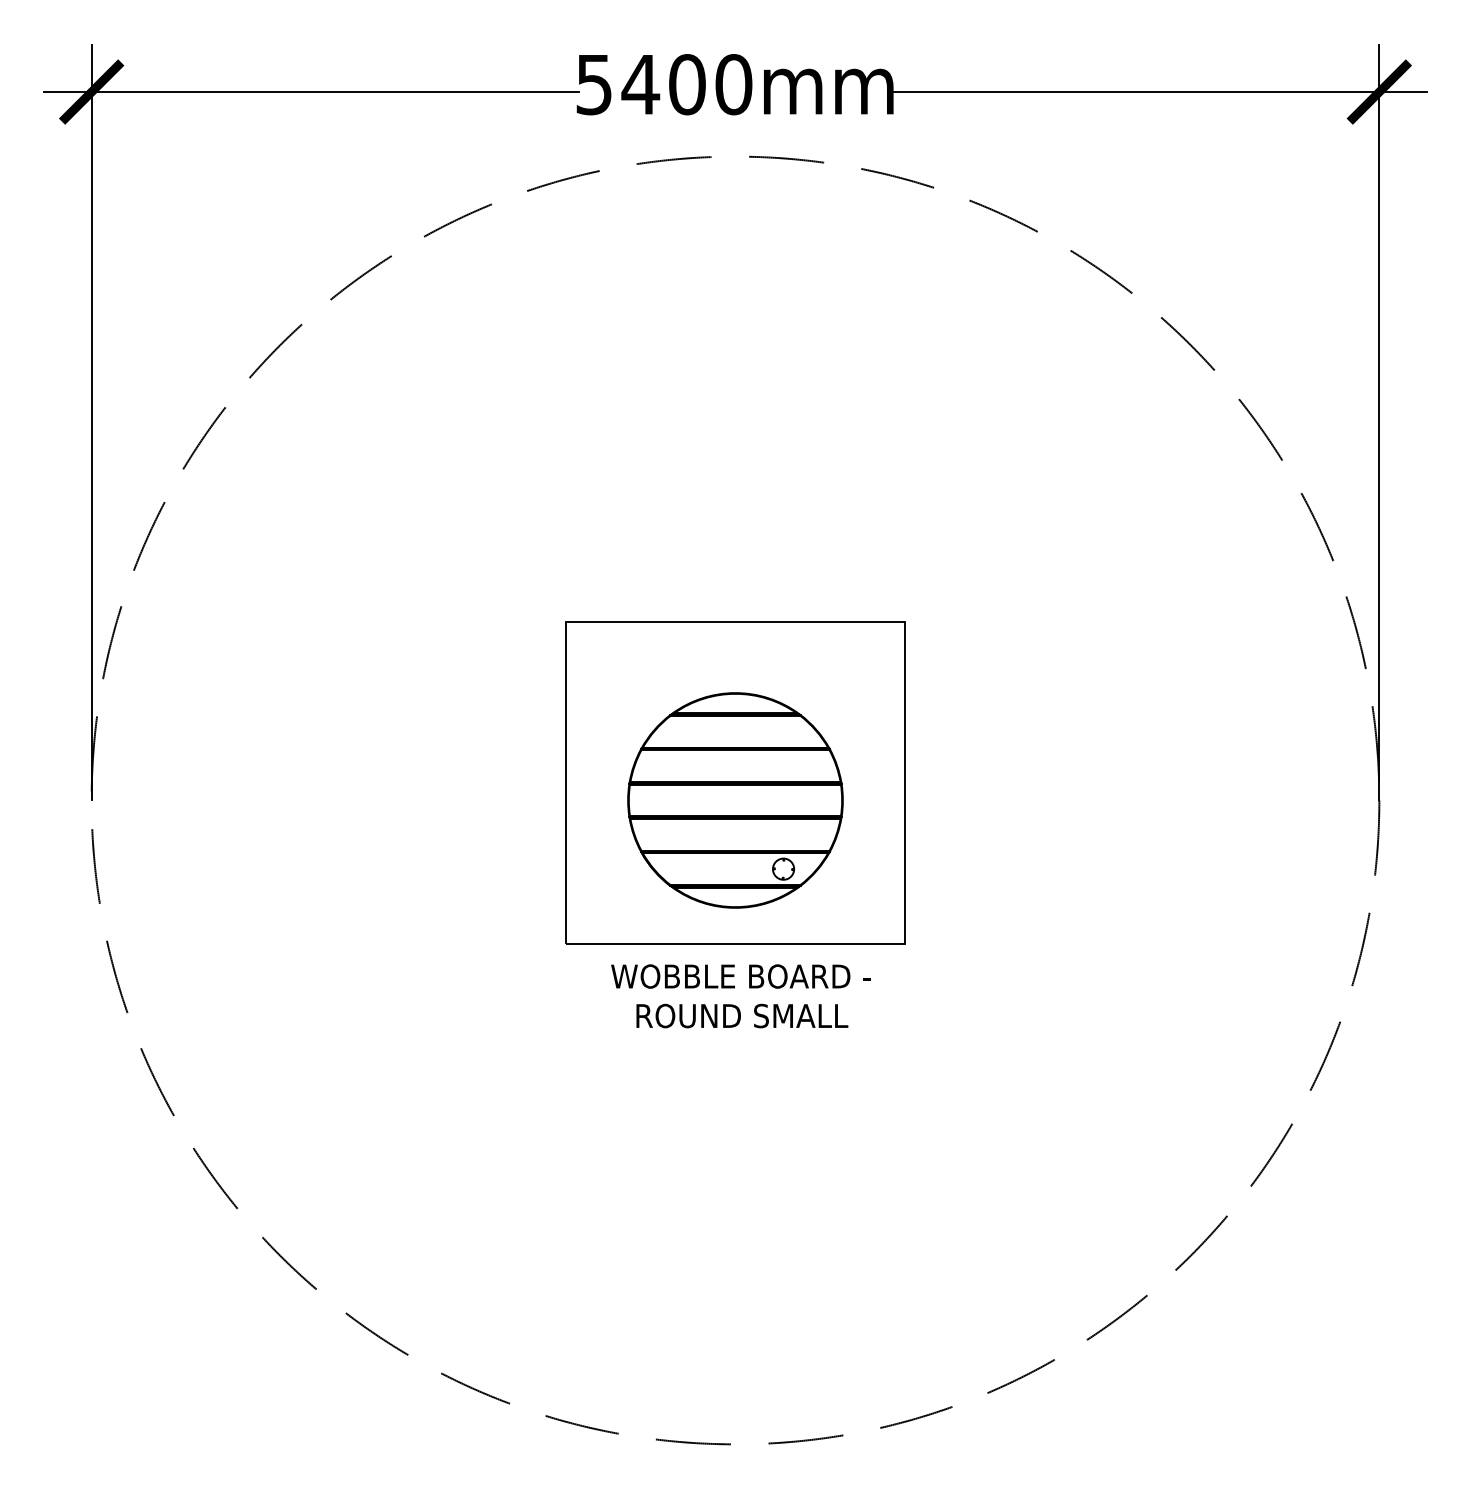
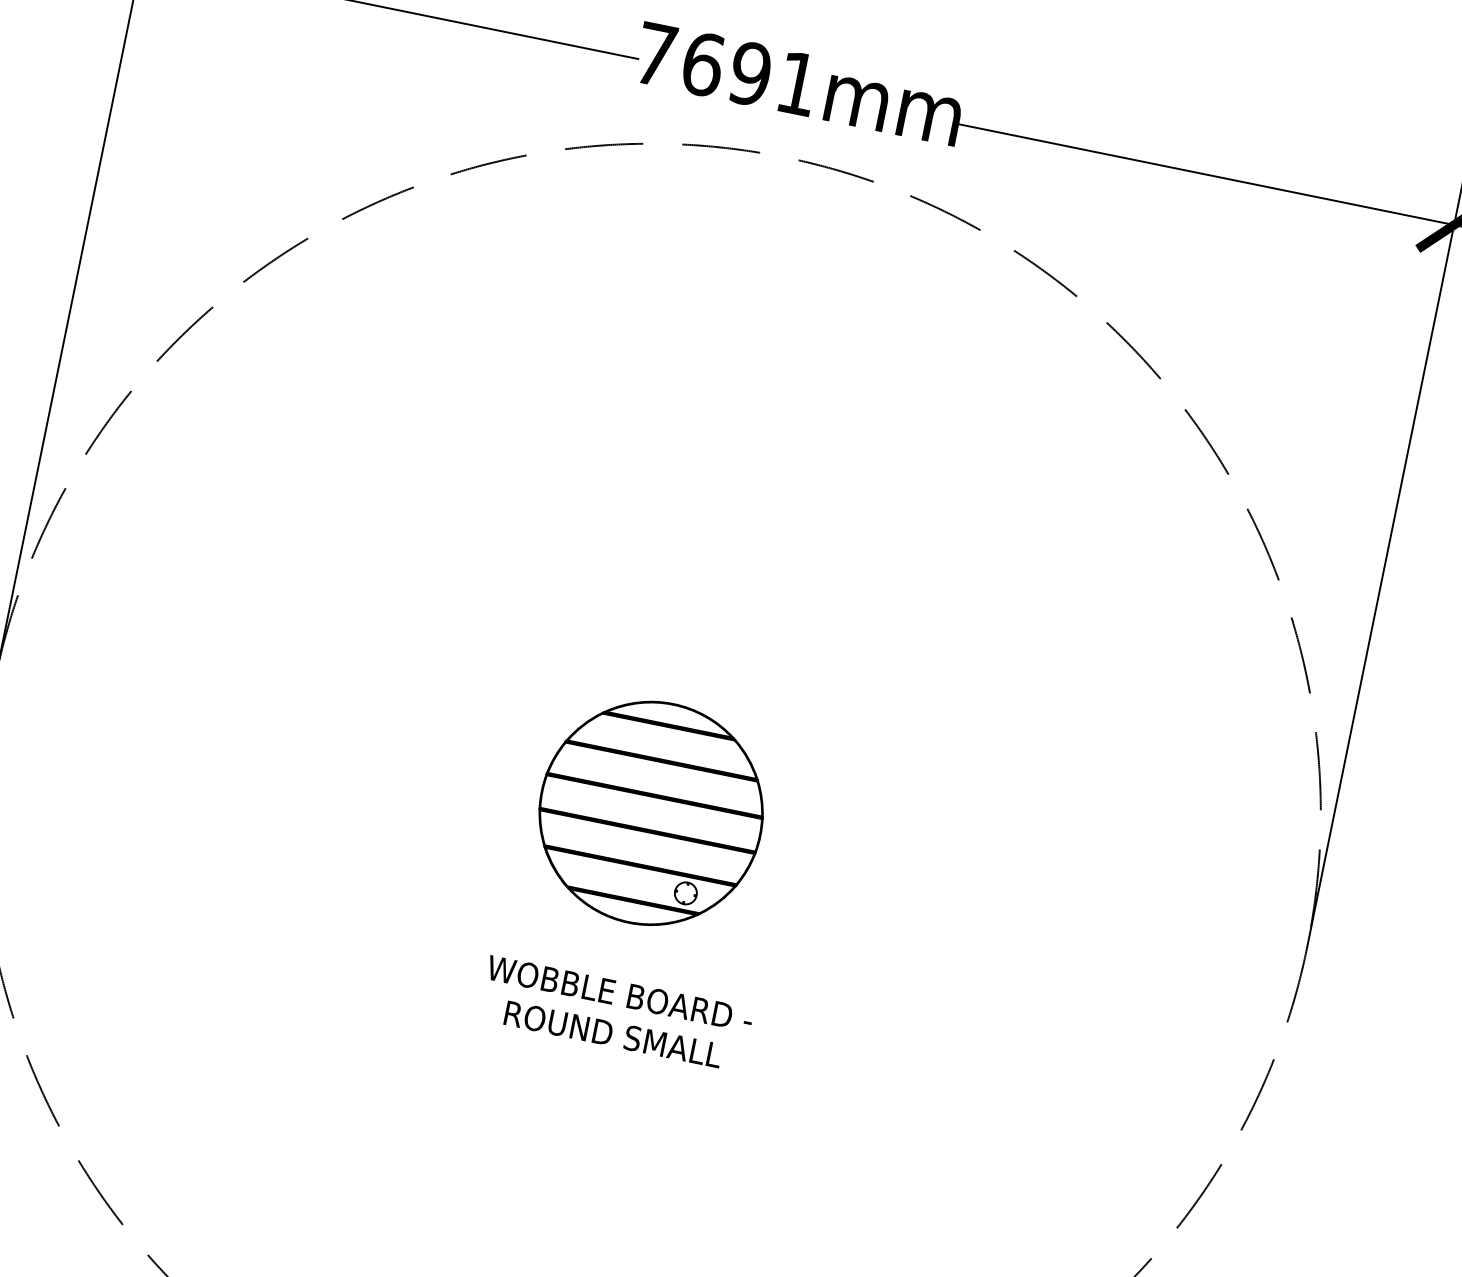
text: (664, 84) -> (727, 69), 5400mm -> 7691mm
part: (735, 824) -> (646, 837), removed

